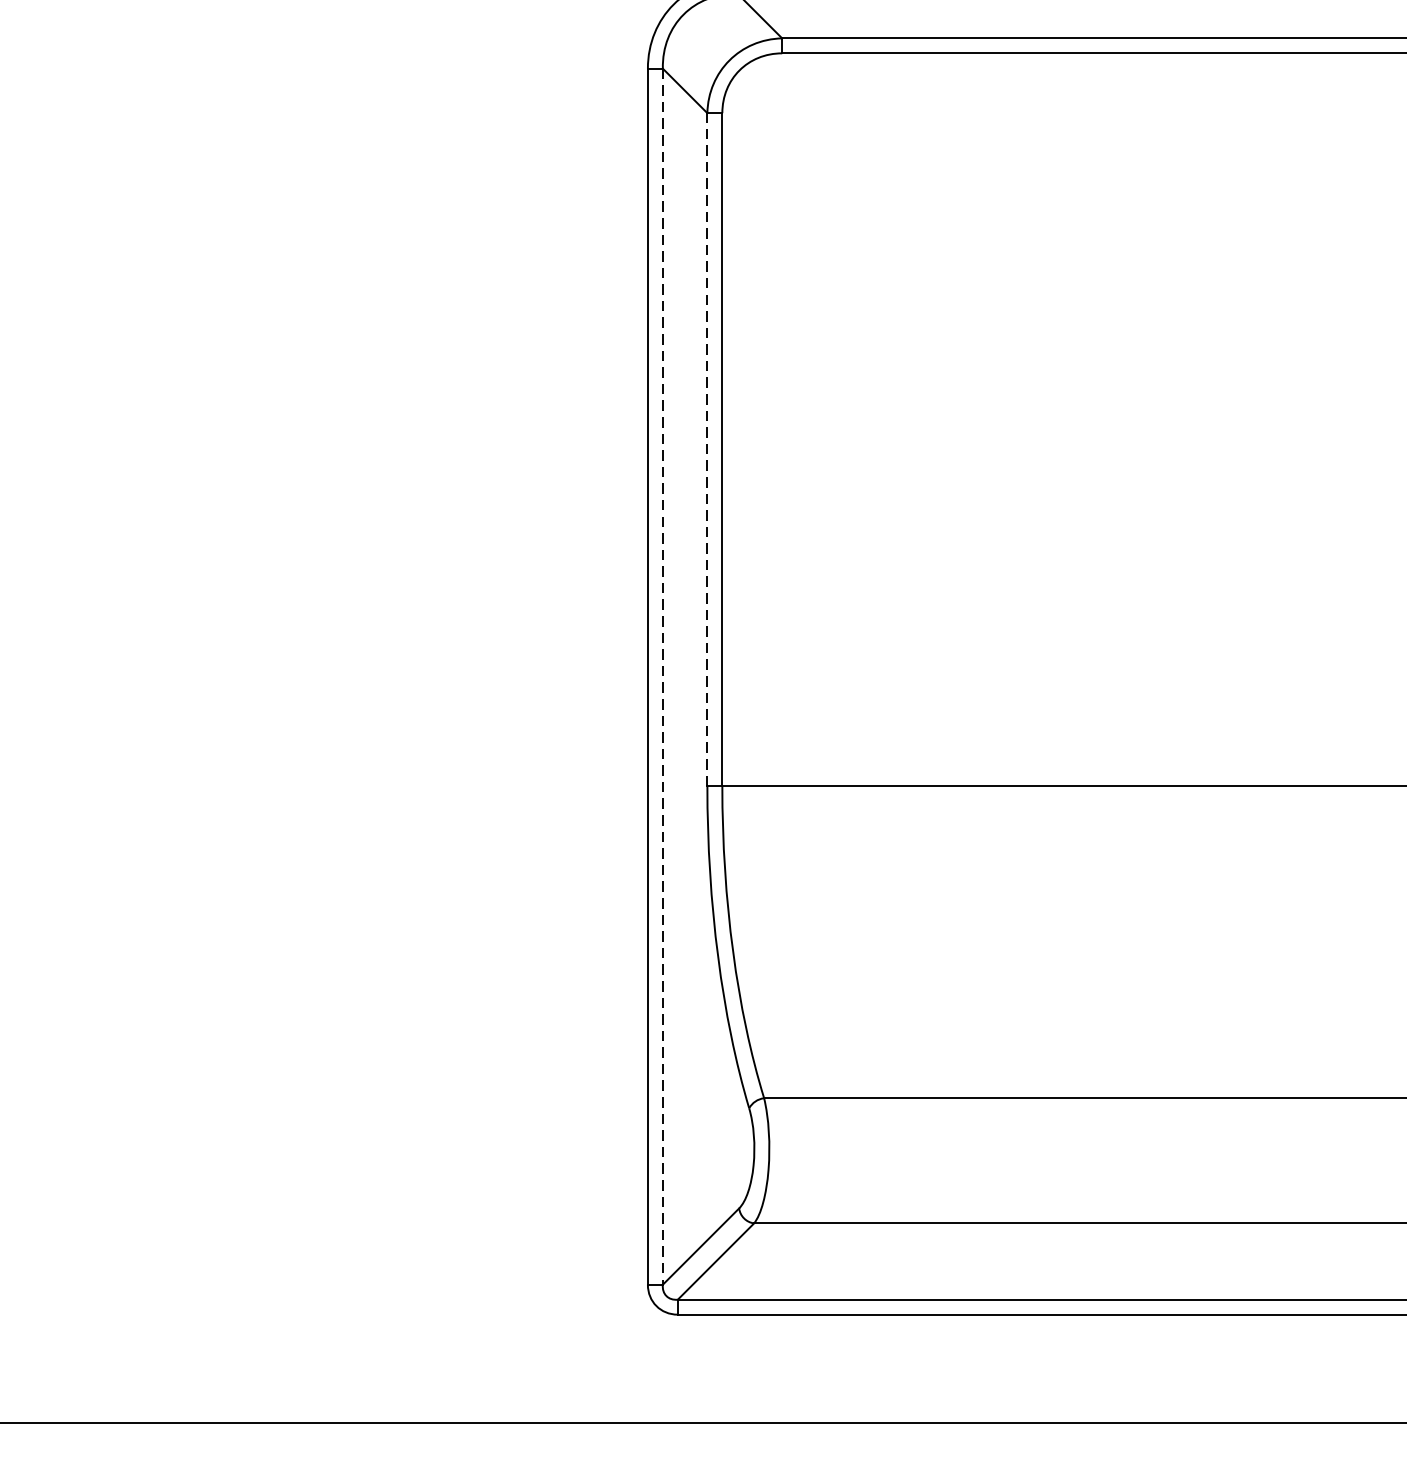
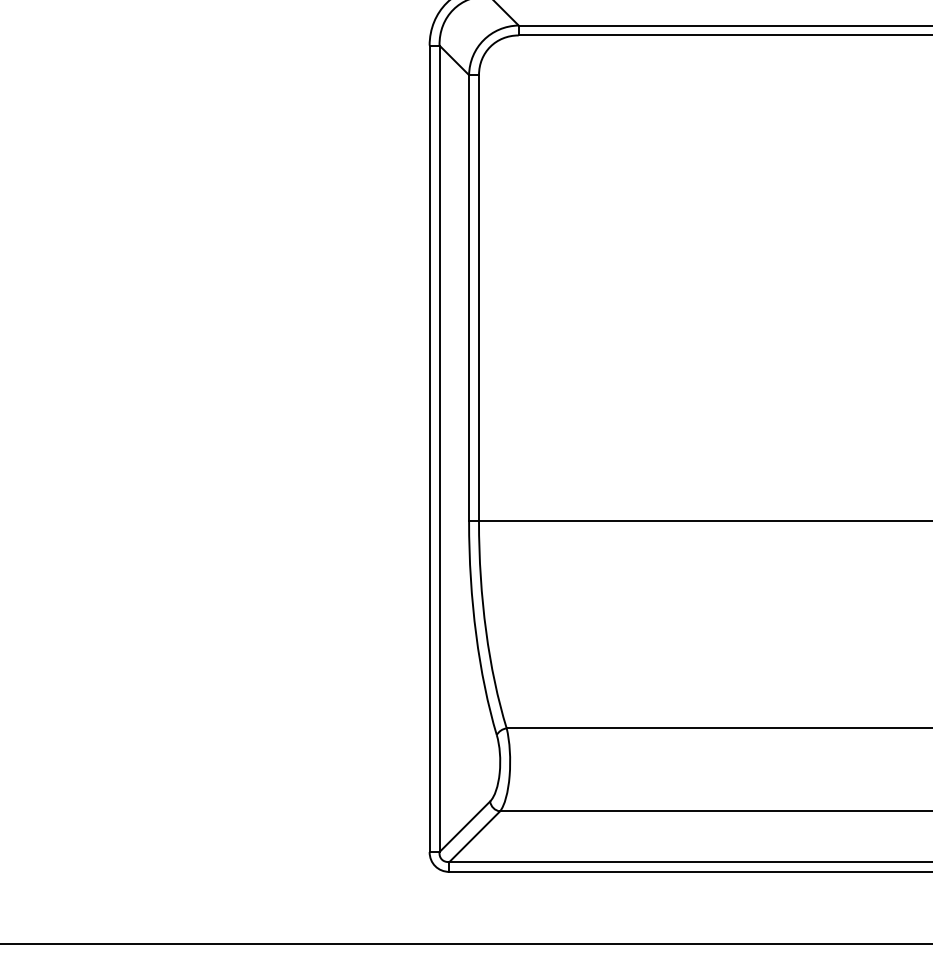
line: (708, 448) -> (469, 297), dashed -> solid
line: (662, 677) -> (439, 449), dashed -> solid

